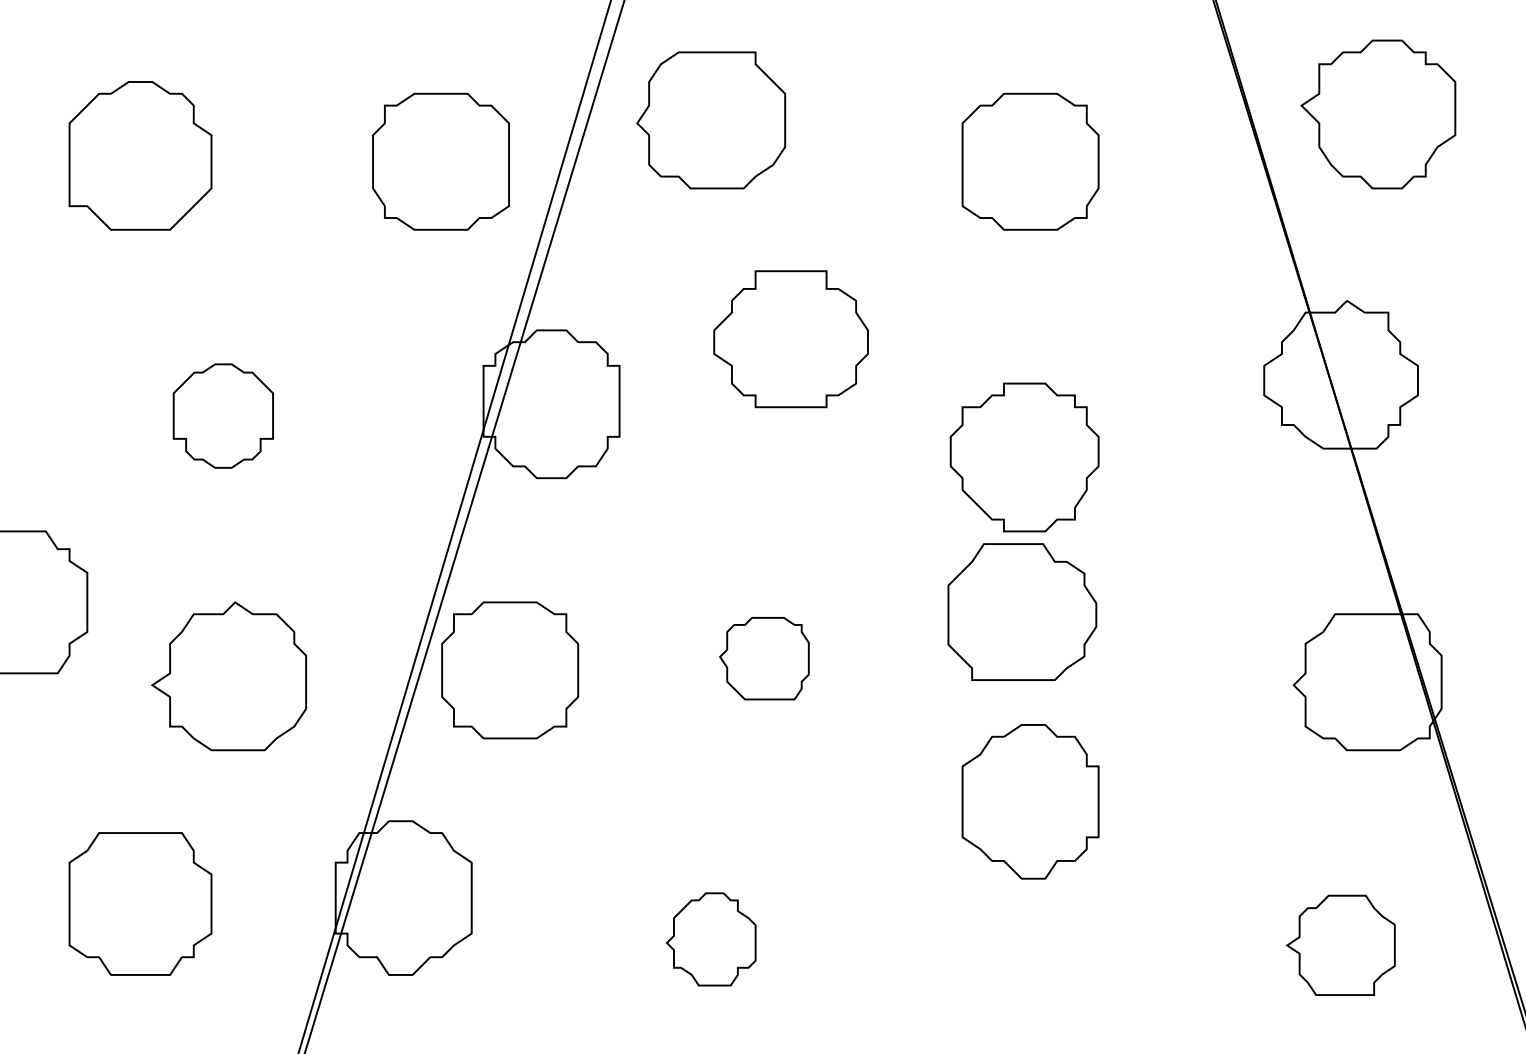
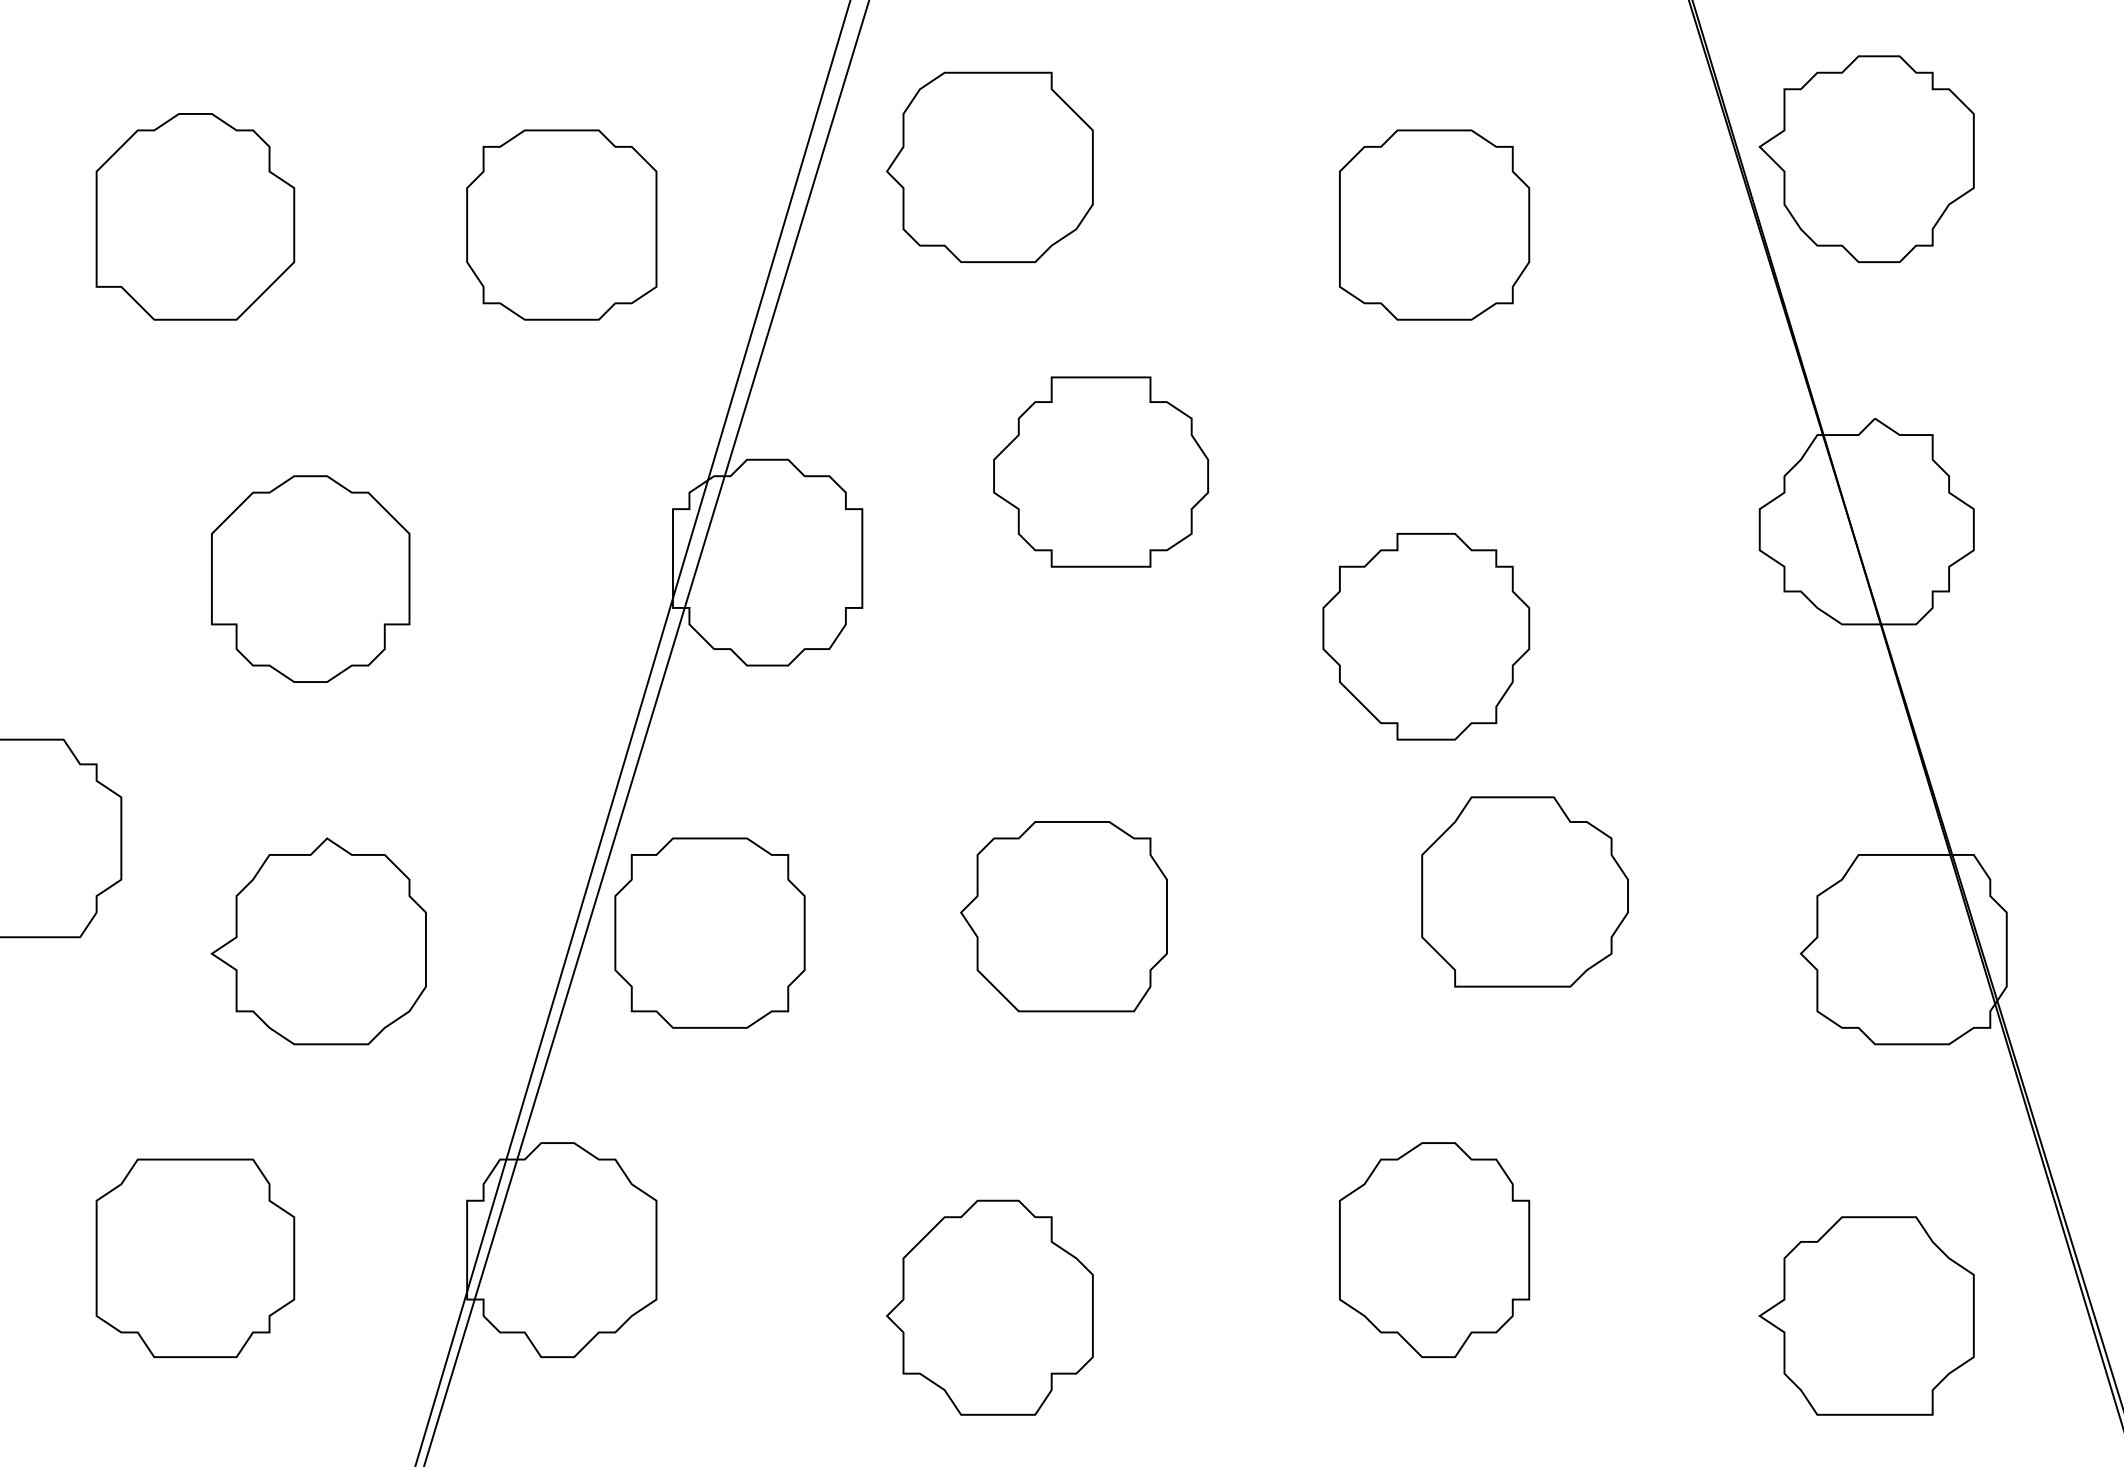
part: (1378, 113) -> (1866, 158), moved
part: (440, 161) -> (561, 224), moved
part: (223, 415) -> (310, 578), size x1.43
part: (1021, 611) -> (1524, 891), moved
part: (764, 658) -> (1063, 916), size x1.67
part: (1030, 801) -> (1434, 1249), moved
part: (710, 939) -> (989, 1307), size x1.67
part: (1340, 945) -> (1866, 1315), size x1.43

